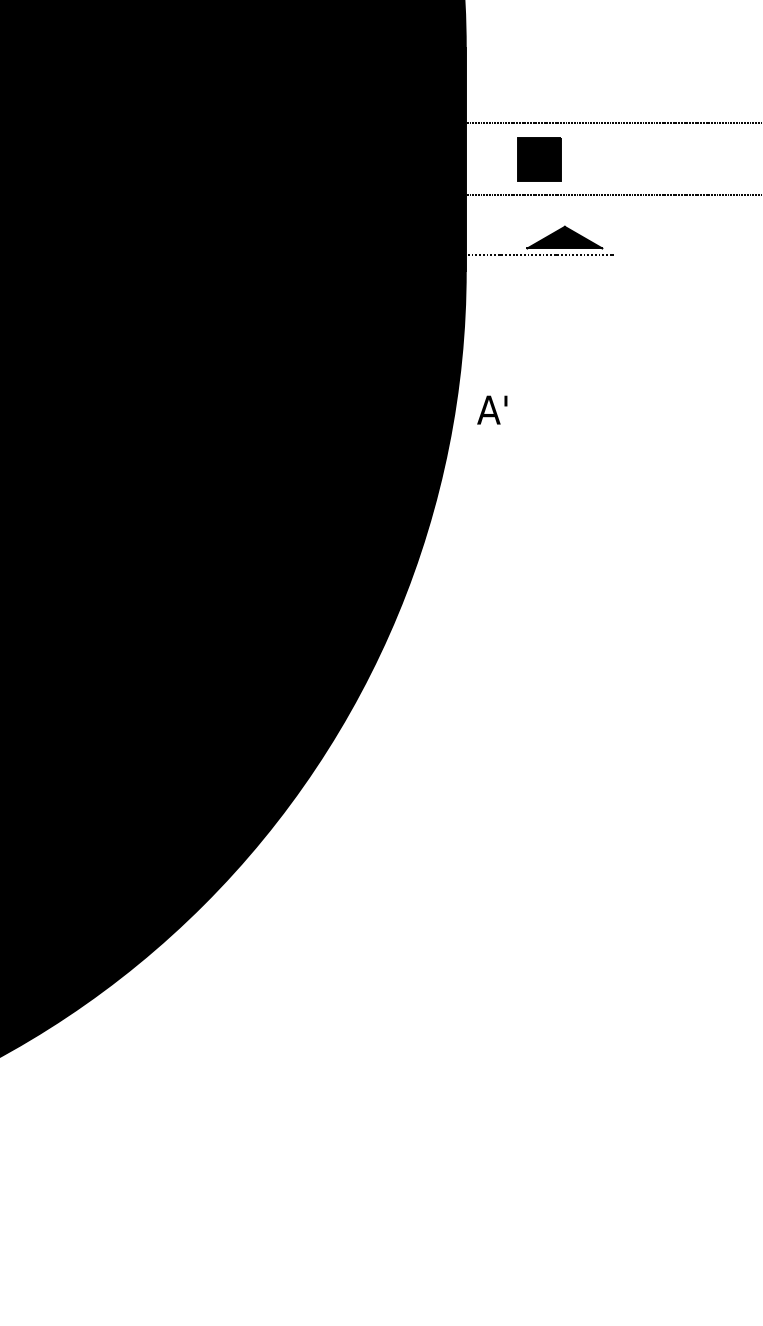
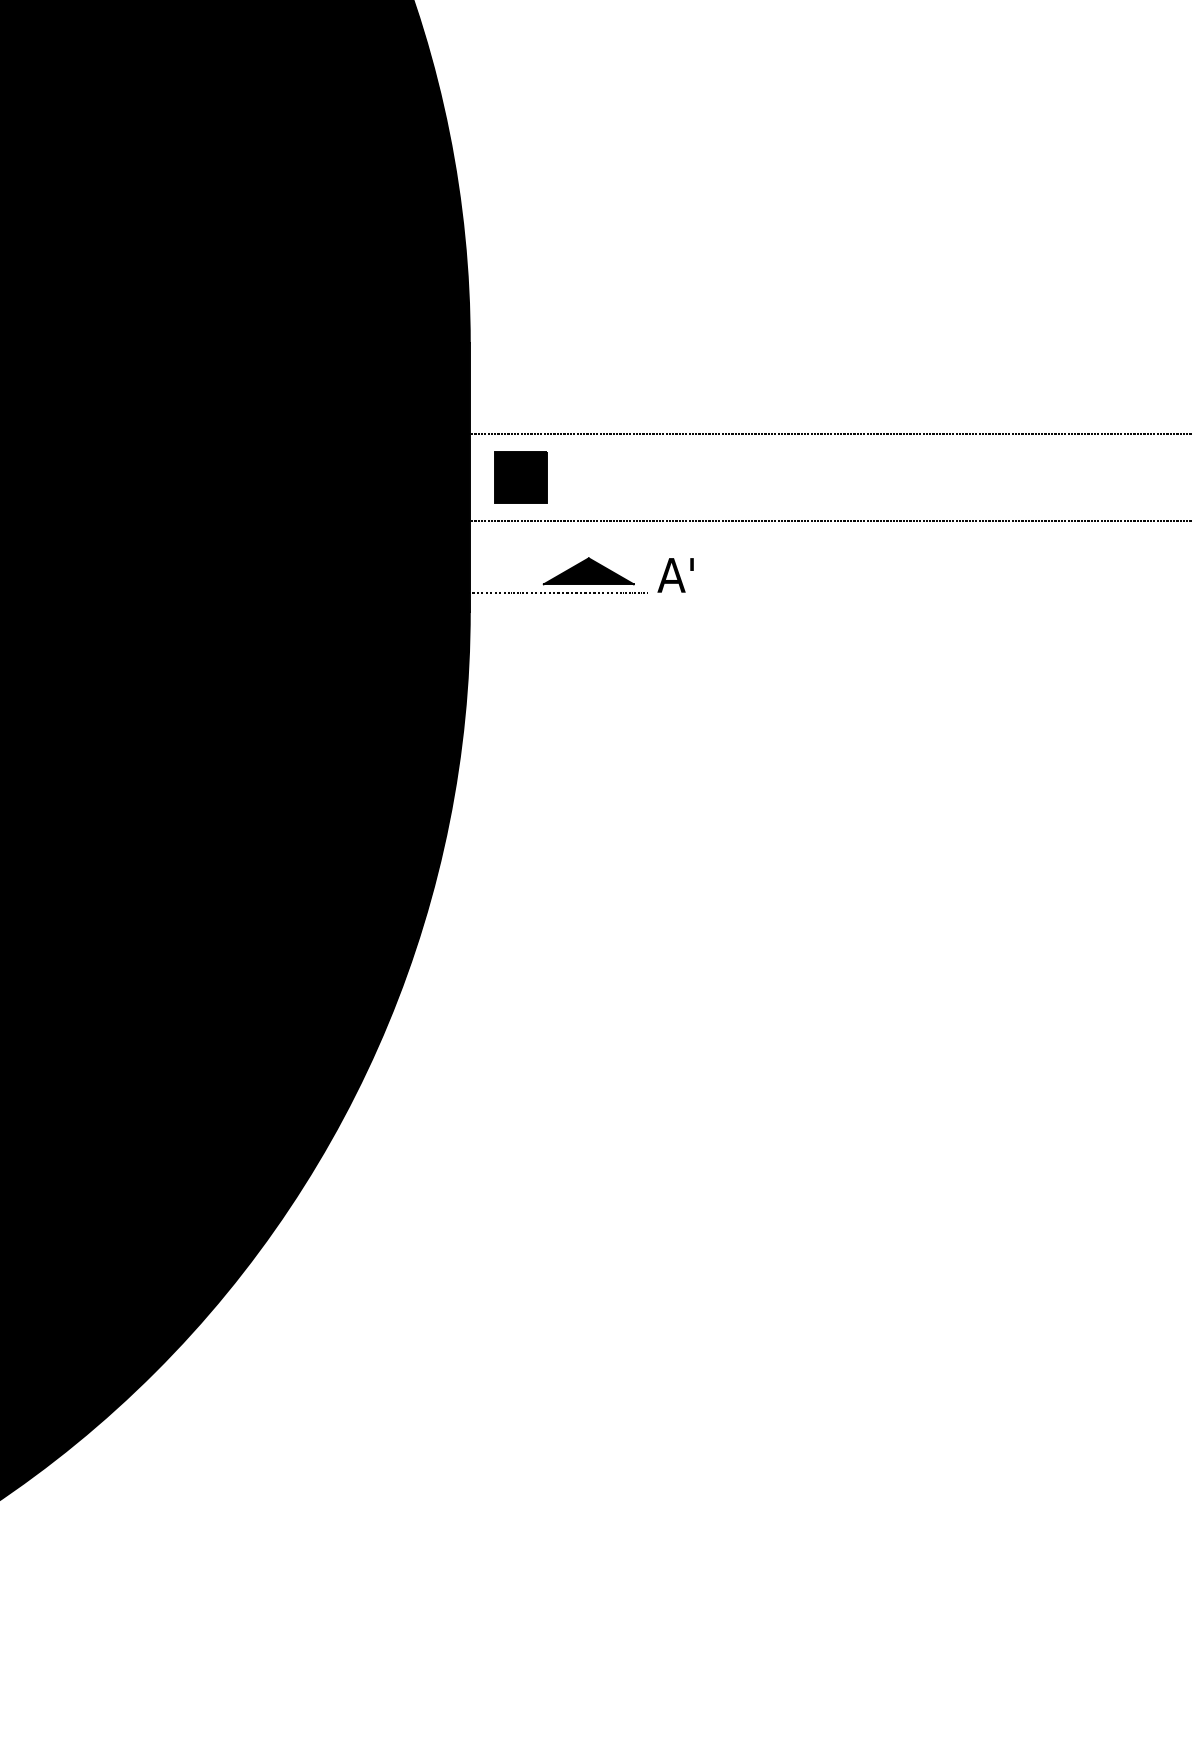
part: (538, 159) -> (520, 477), moved
text: (492, 410) -> (675, 575), moved

